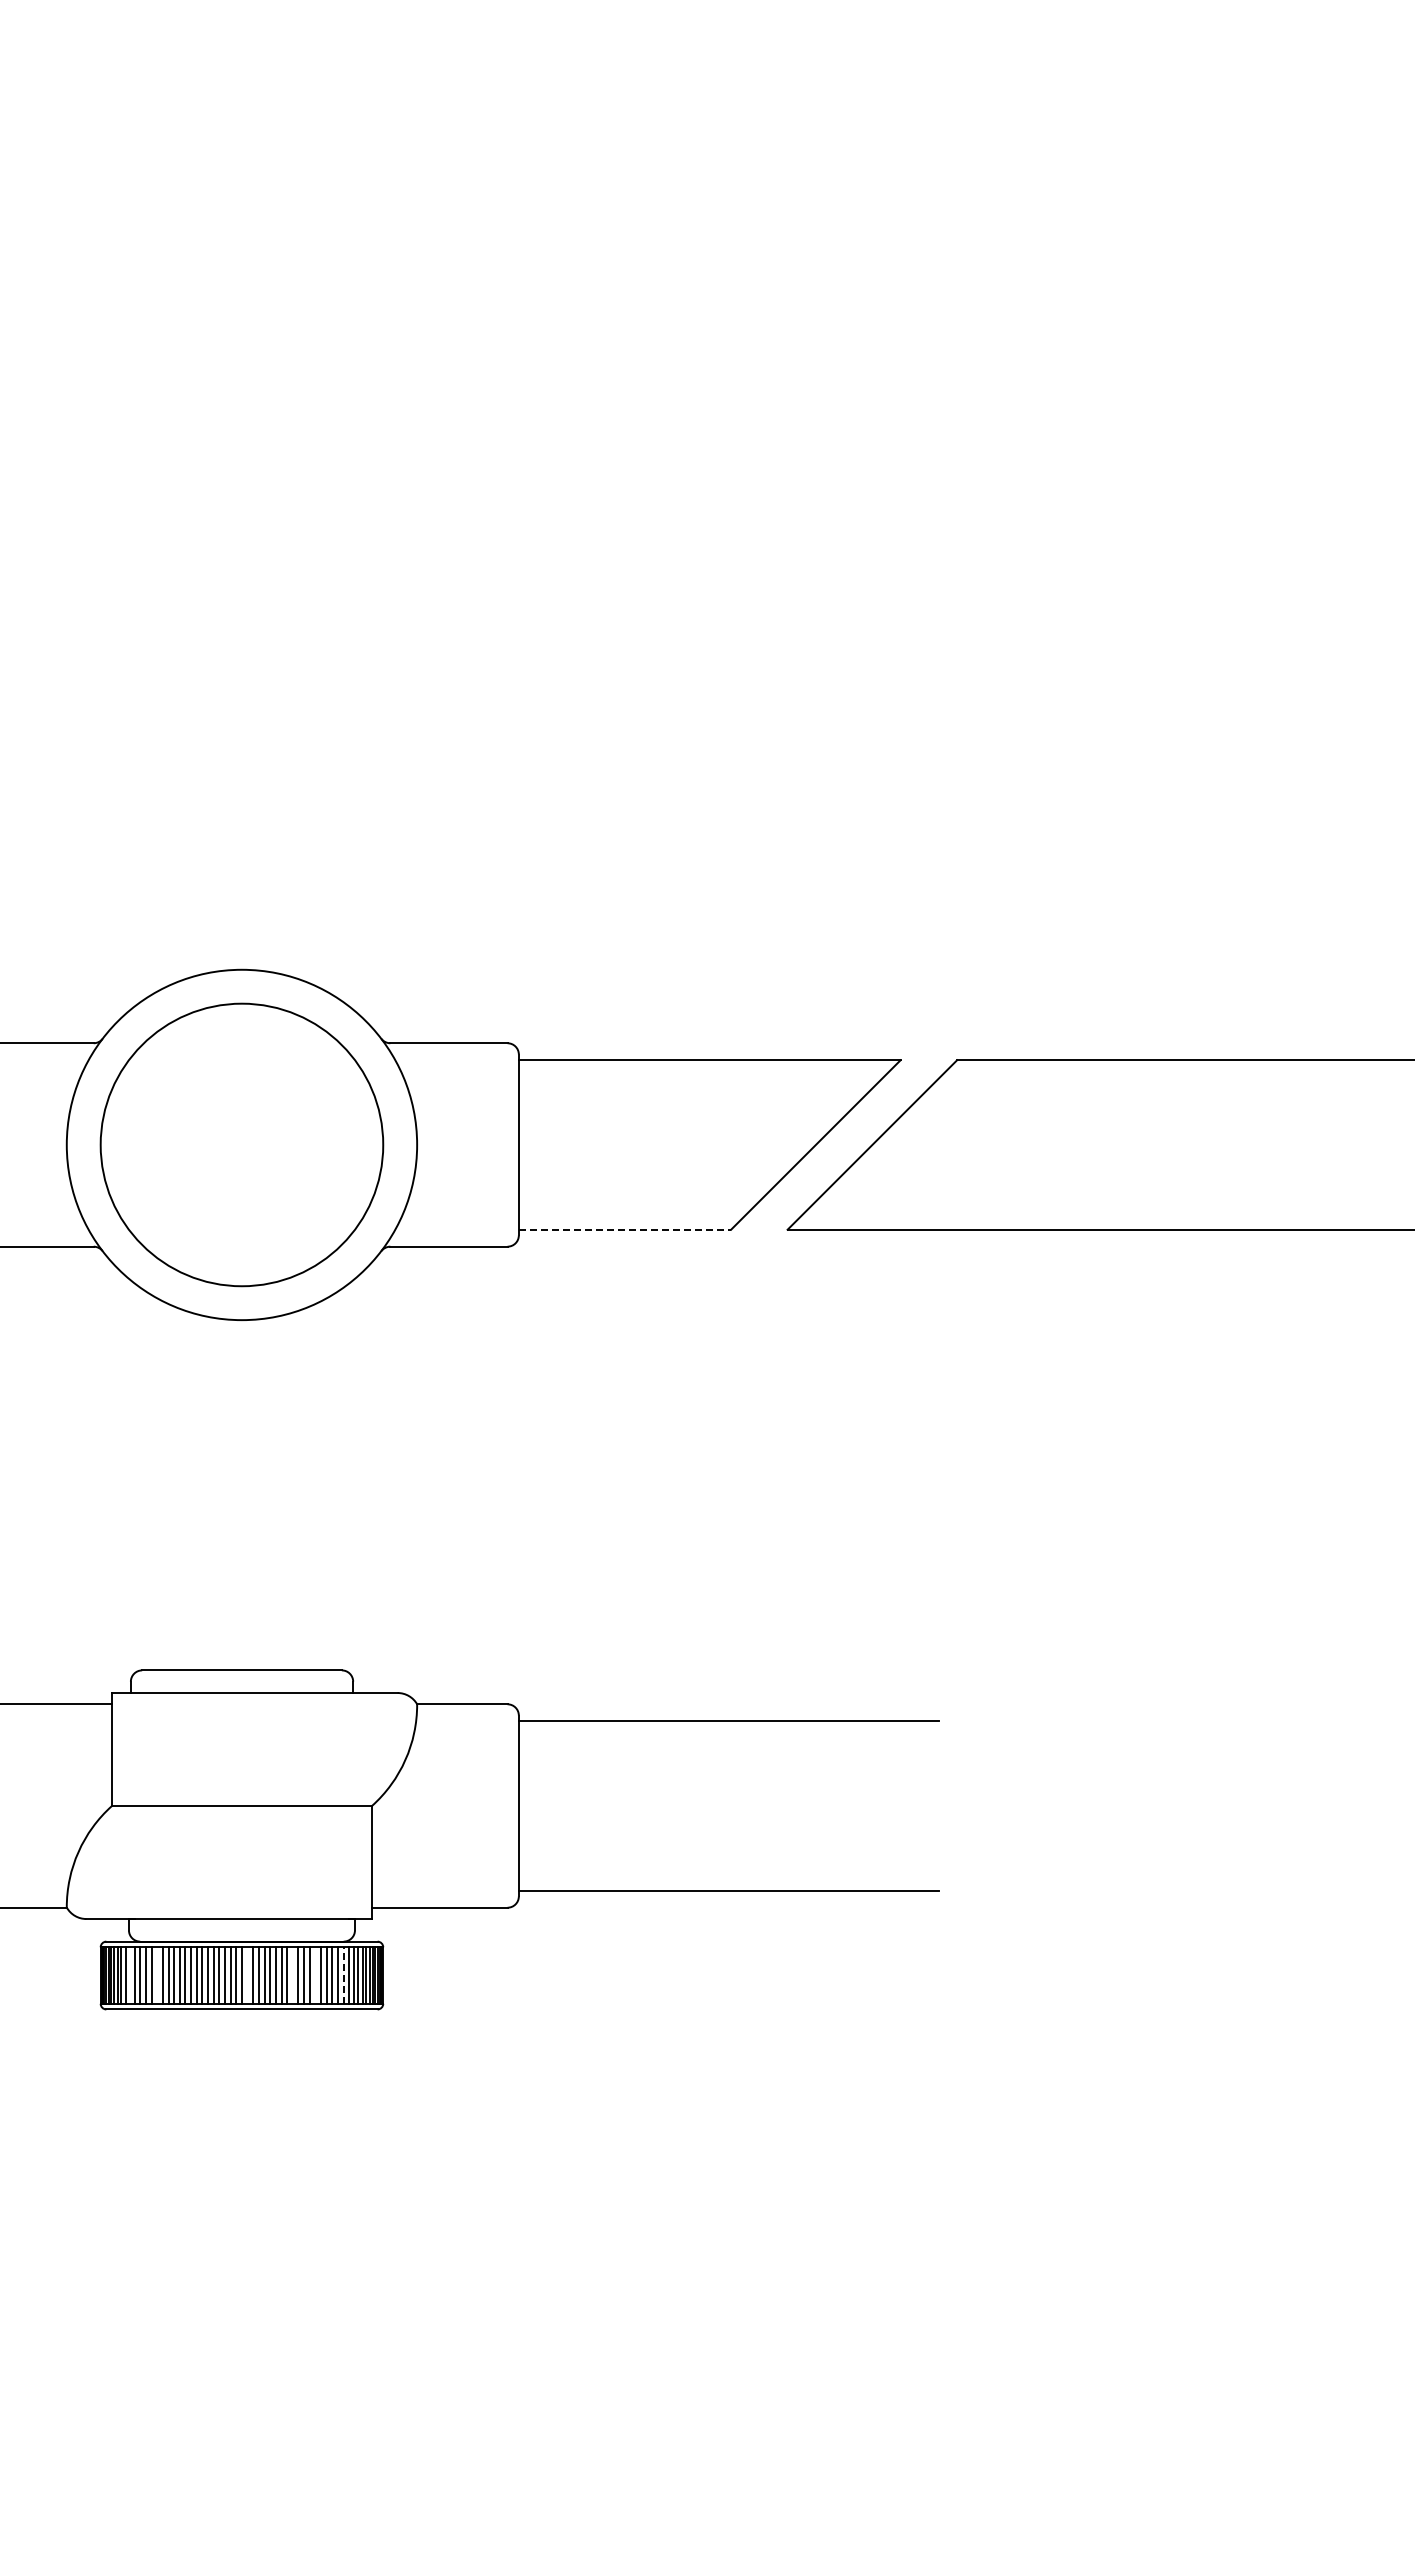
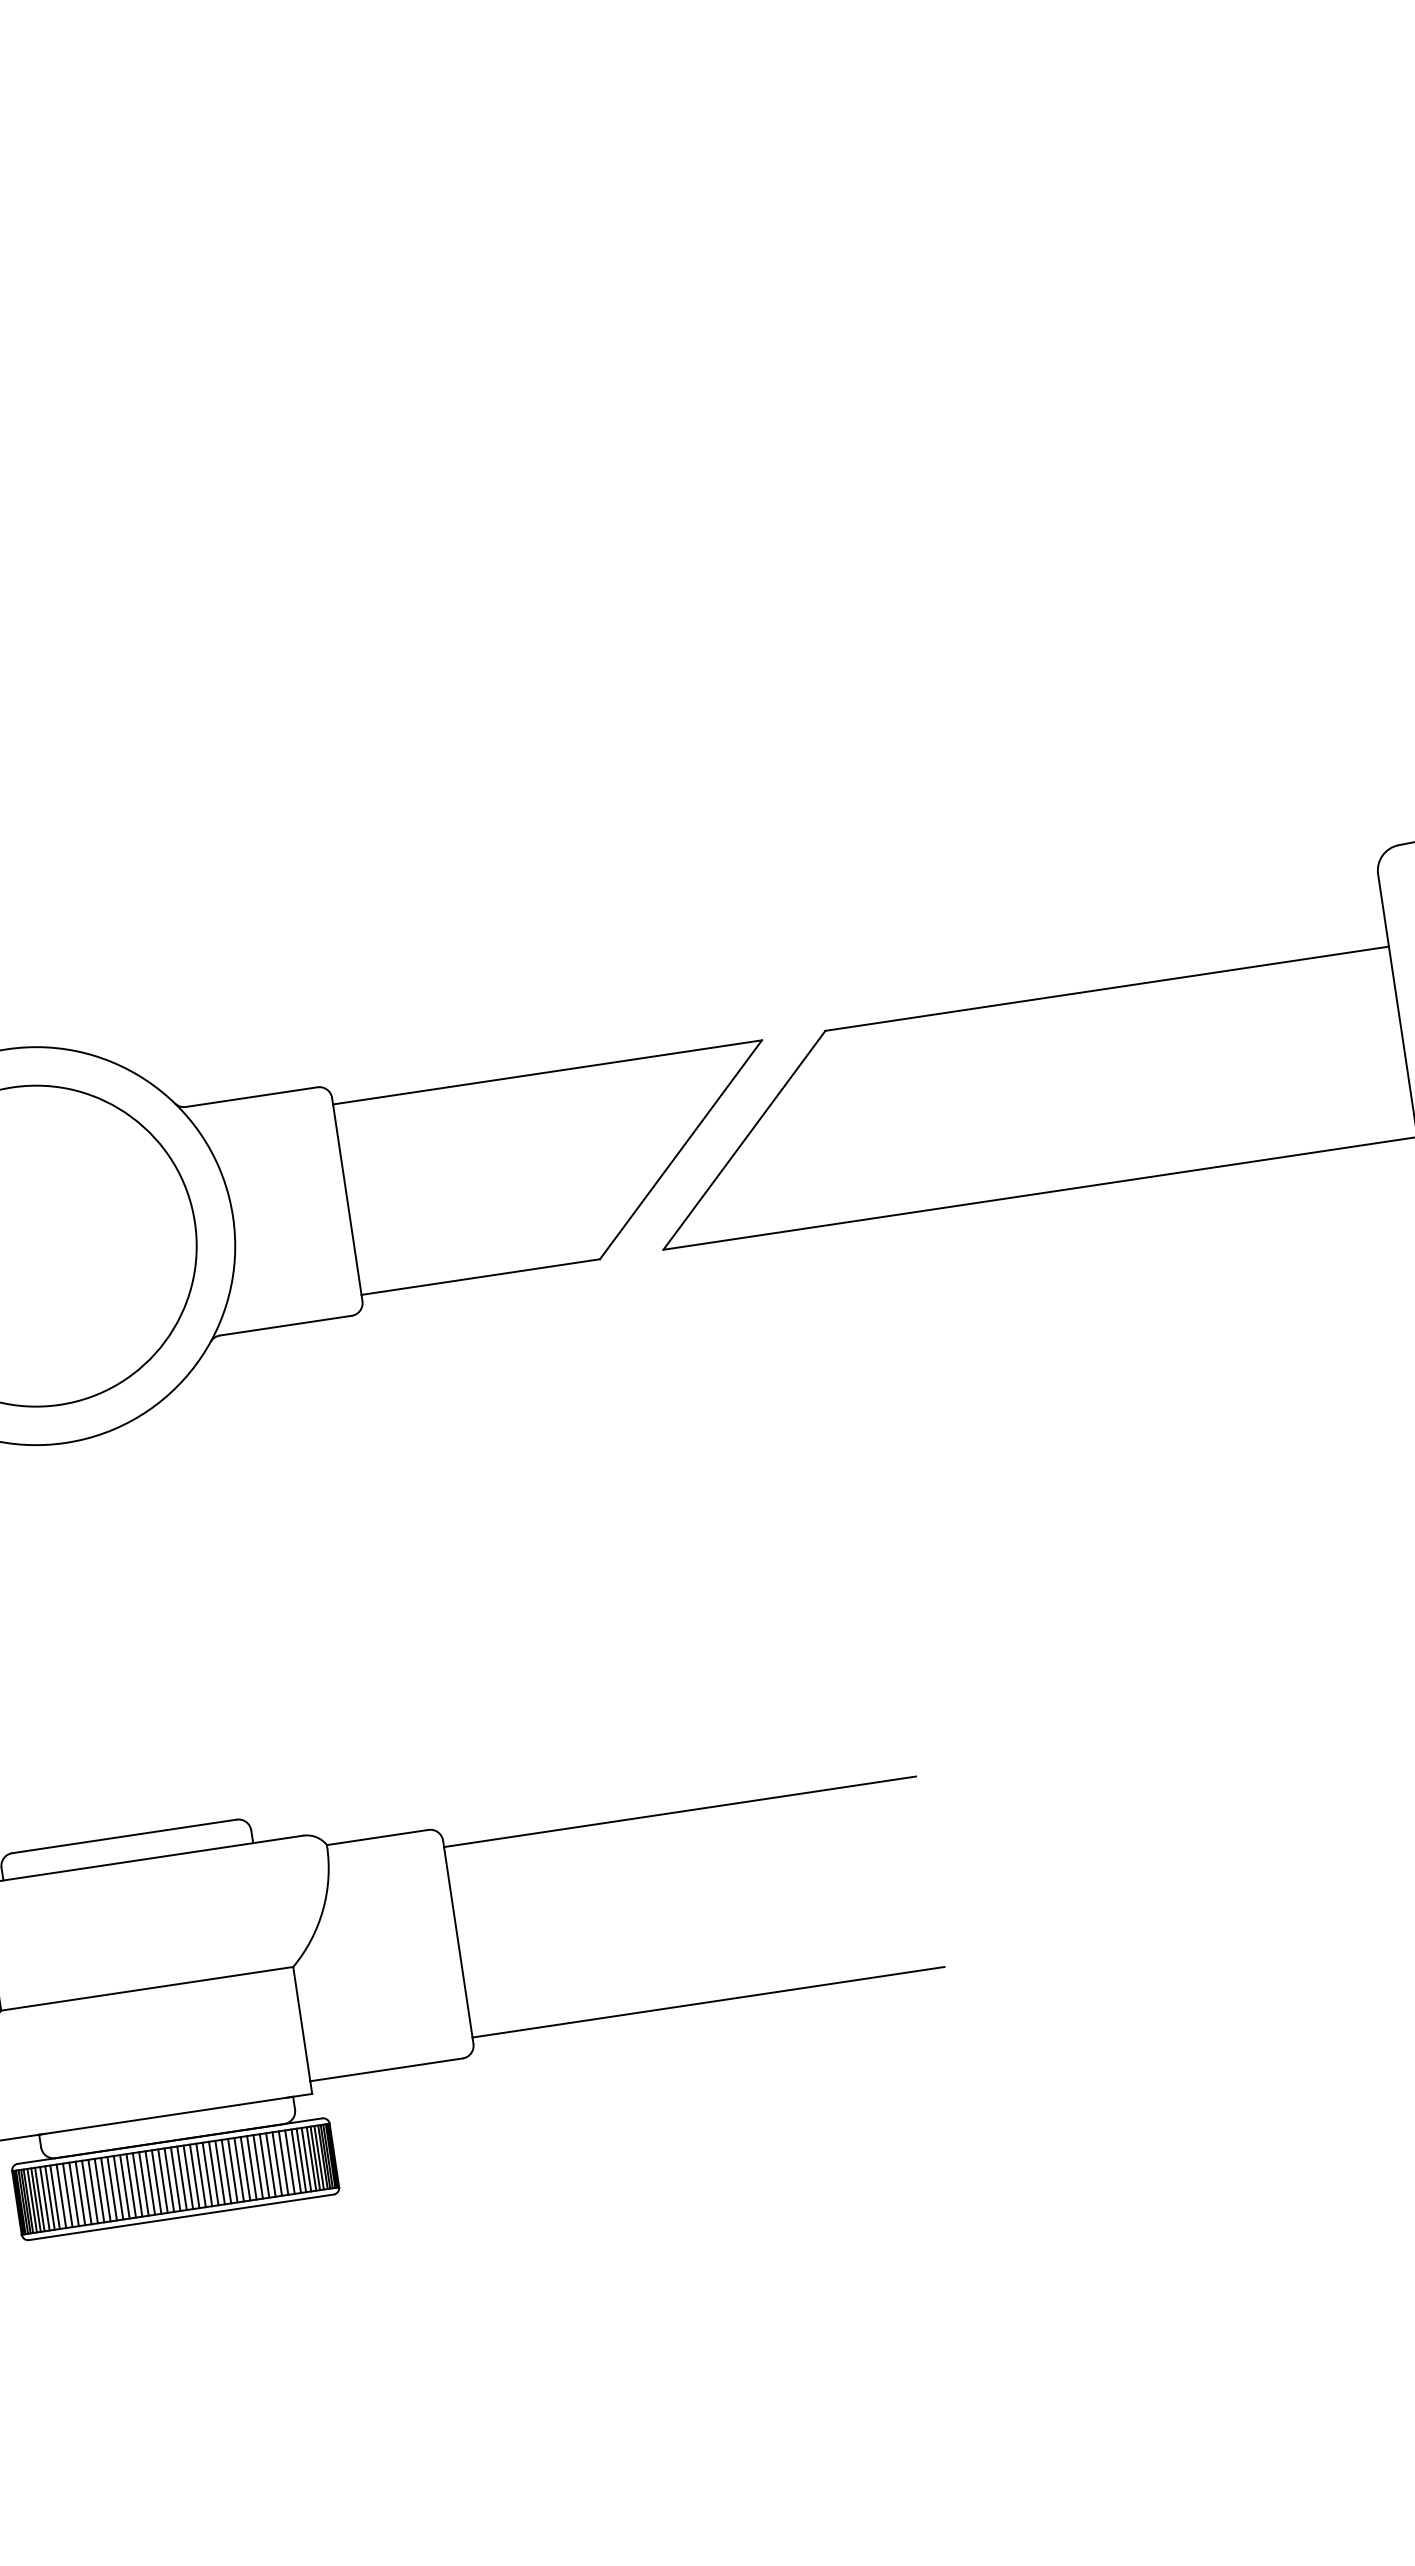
line: (625, 1229) -> (481, 1276), dashed -> solid
line: (130, 1975) -> (50, 2197), added
line: (157, 1975) -> (80, 2193), added
line: (247, 1975) -> (181, 2178), added
line: (292, 1975) -> (232, 2170), added
line: (315, 1975) -> (258, 2166), added
line: (343, 1975) -> (289, 2162), dashed -> solid

